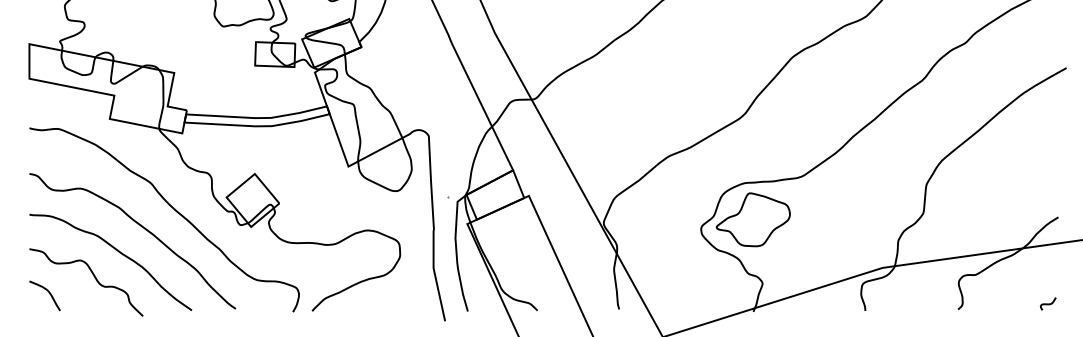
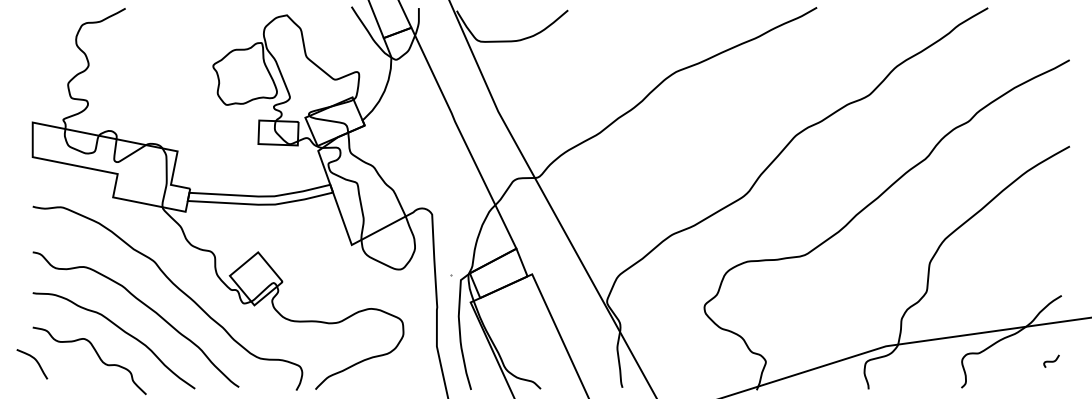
part: (753, 219) -> (756, 297), removed
curve: (48, 293) -> (35, 361), moved
curve: (1048, 303) -> (1051, 360), moved

